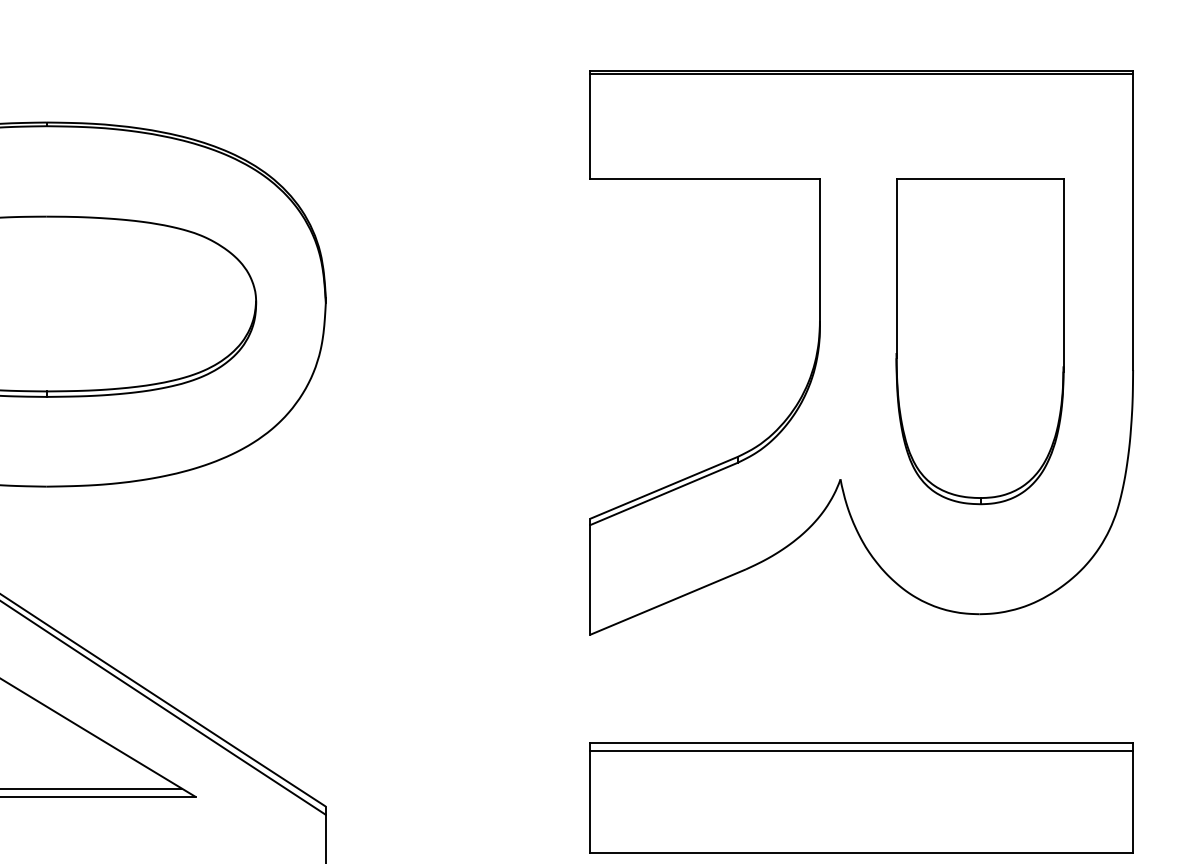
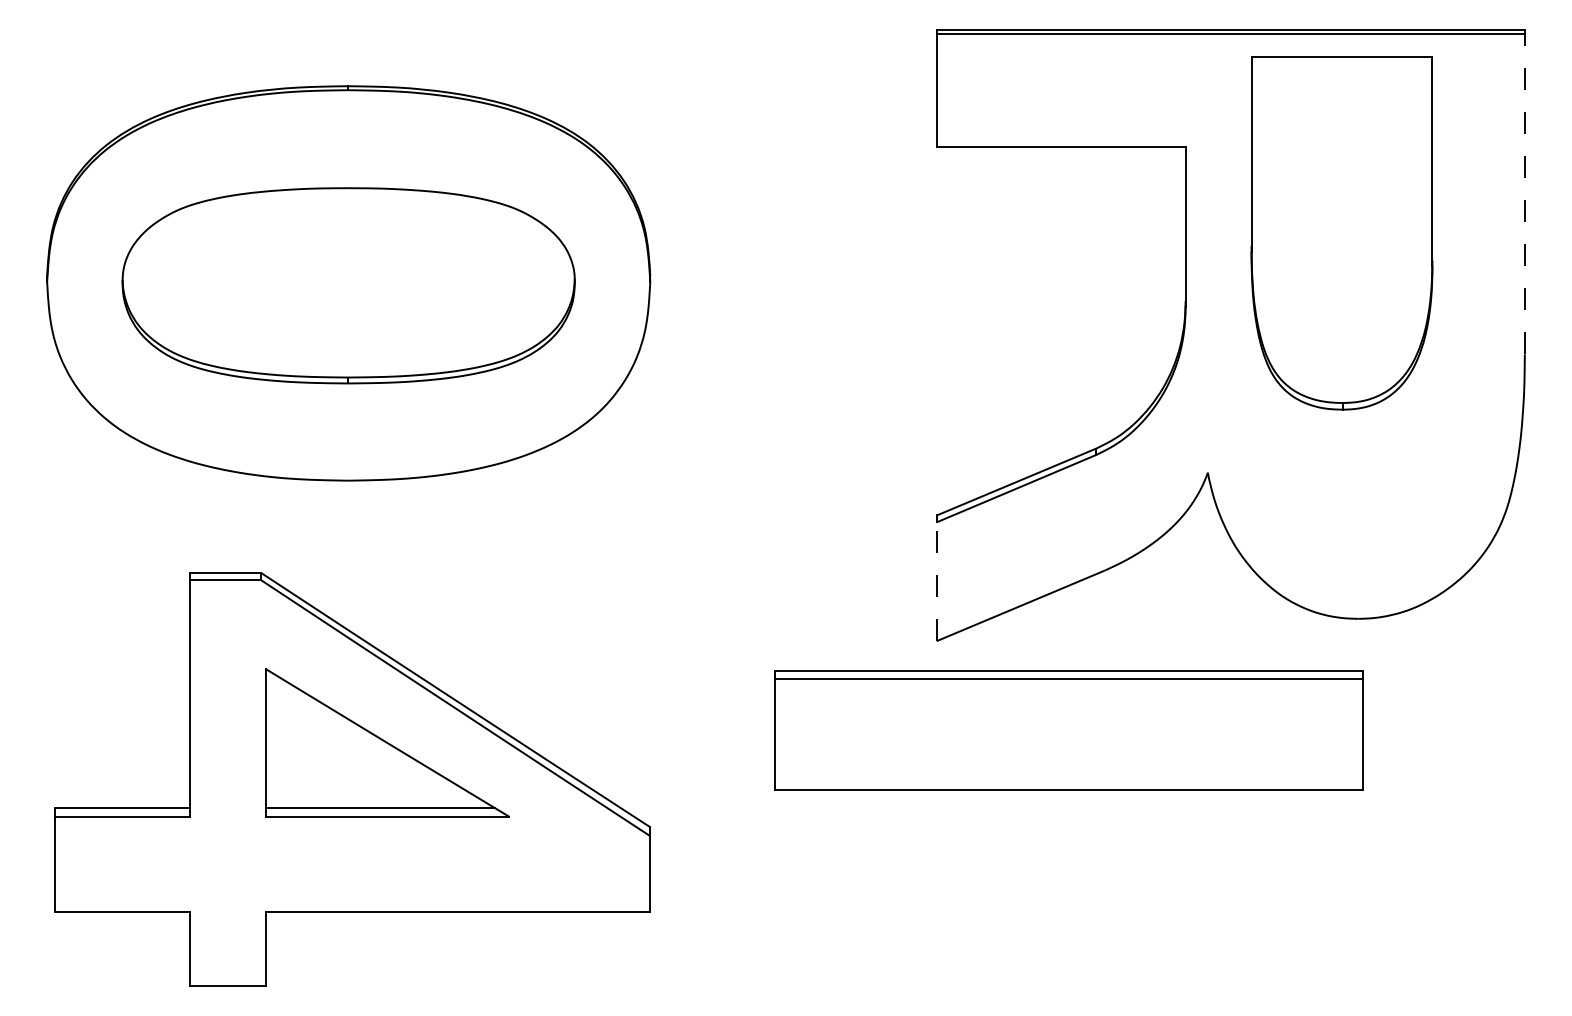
line: (1132, 221) -> (1524, 193), solid -> dashed
part: (979, 341) -> (1341, 233), moved
line: (590, 579) -> (936, 581), solid -> dashed
part: (861, 798) -> (1068, 730), moved

